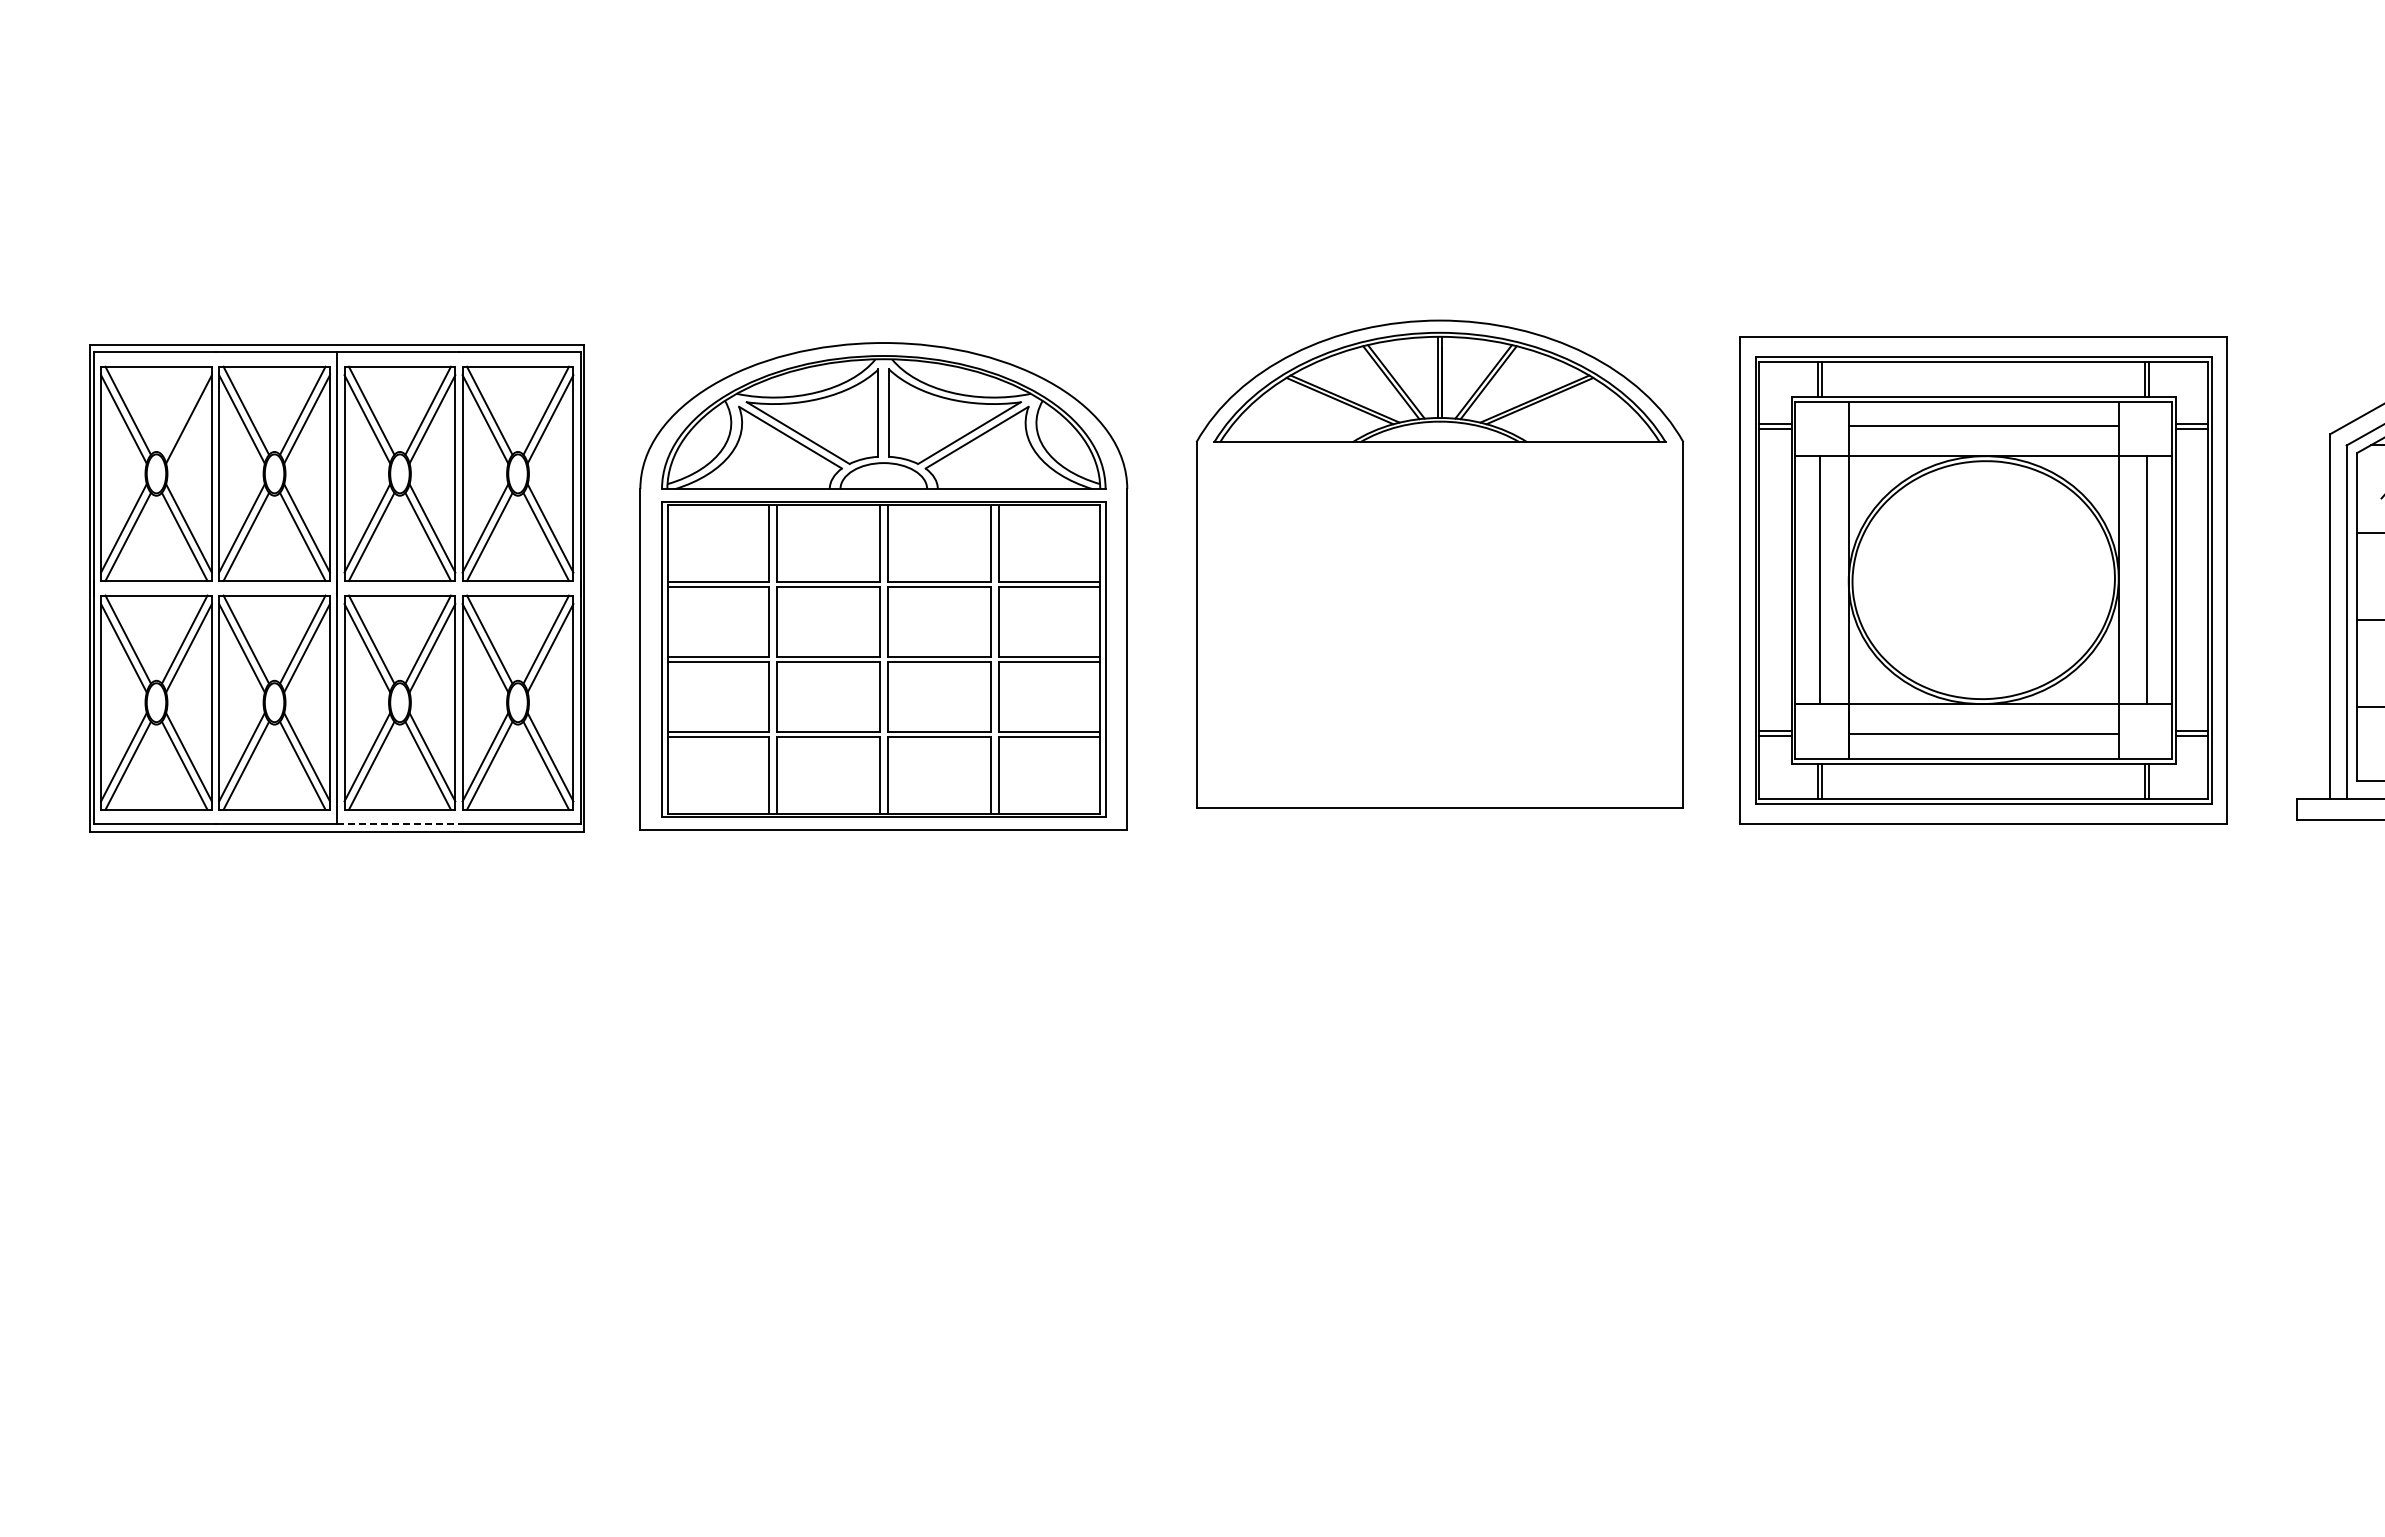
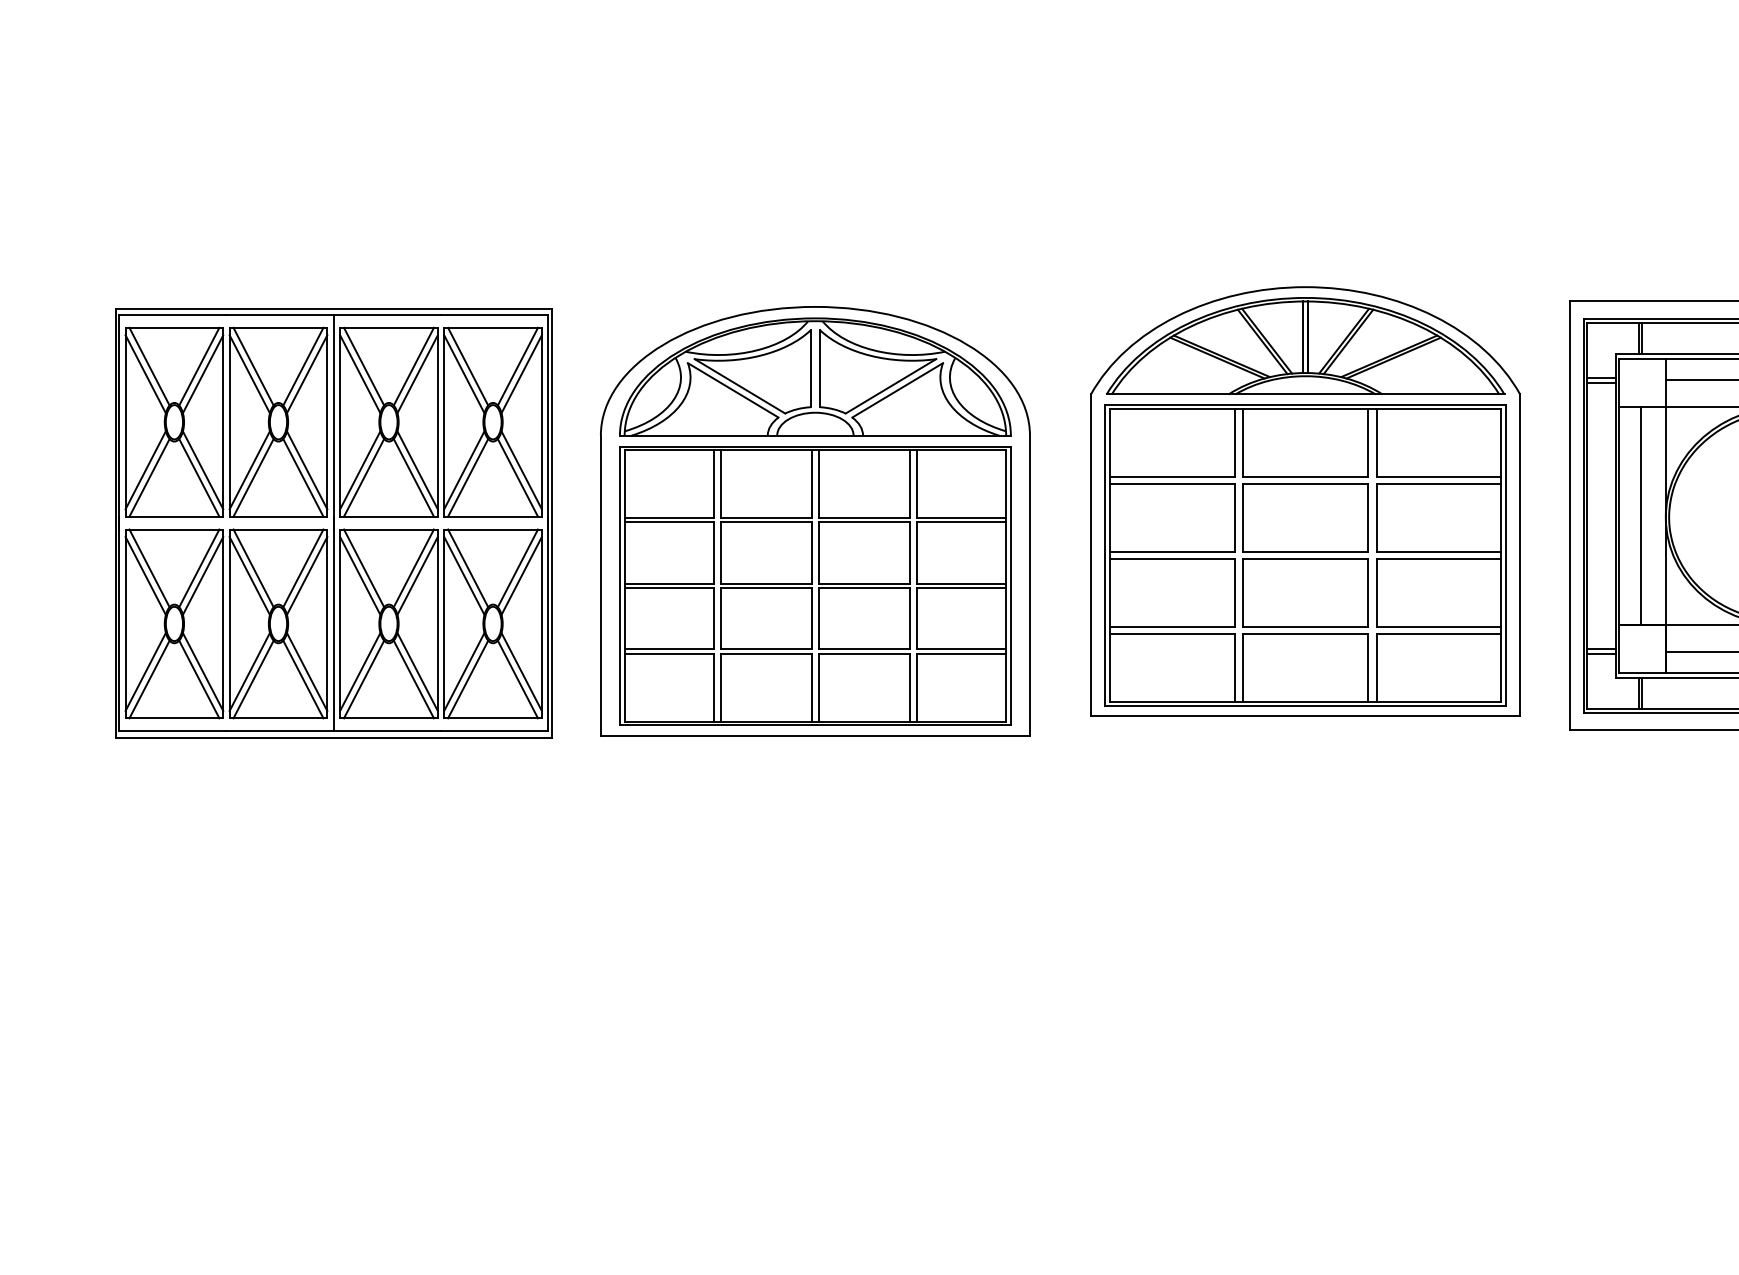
line: (184, 410) -> (199, 366), added
part: (1439, 624) -> (1305, 555), added
line: (398, 824) -> (387, 731), dashed -> solid

